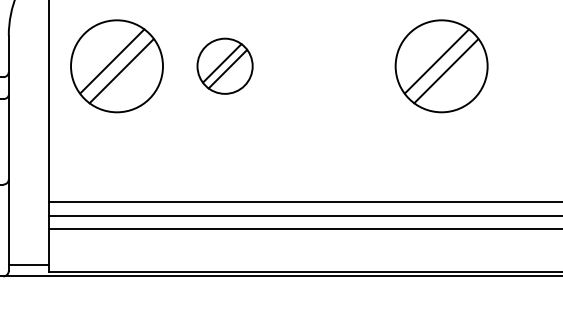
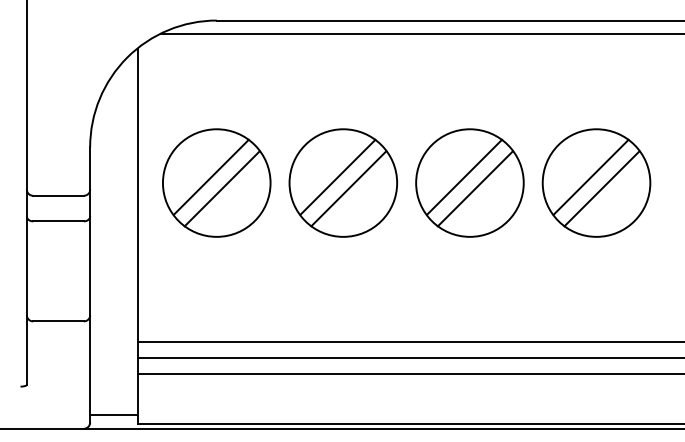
part: (224, 65) -> (342, 182), size x1.67
part: (333, 65) -> (469, 182), added

